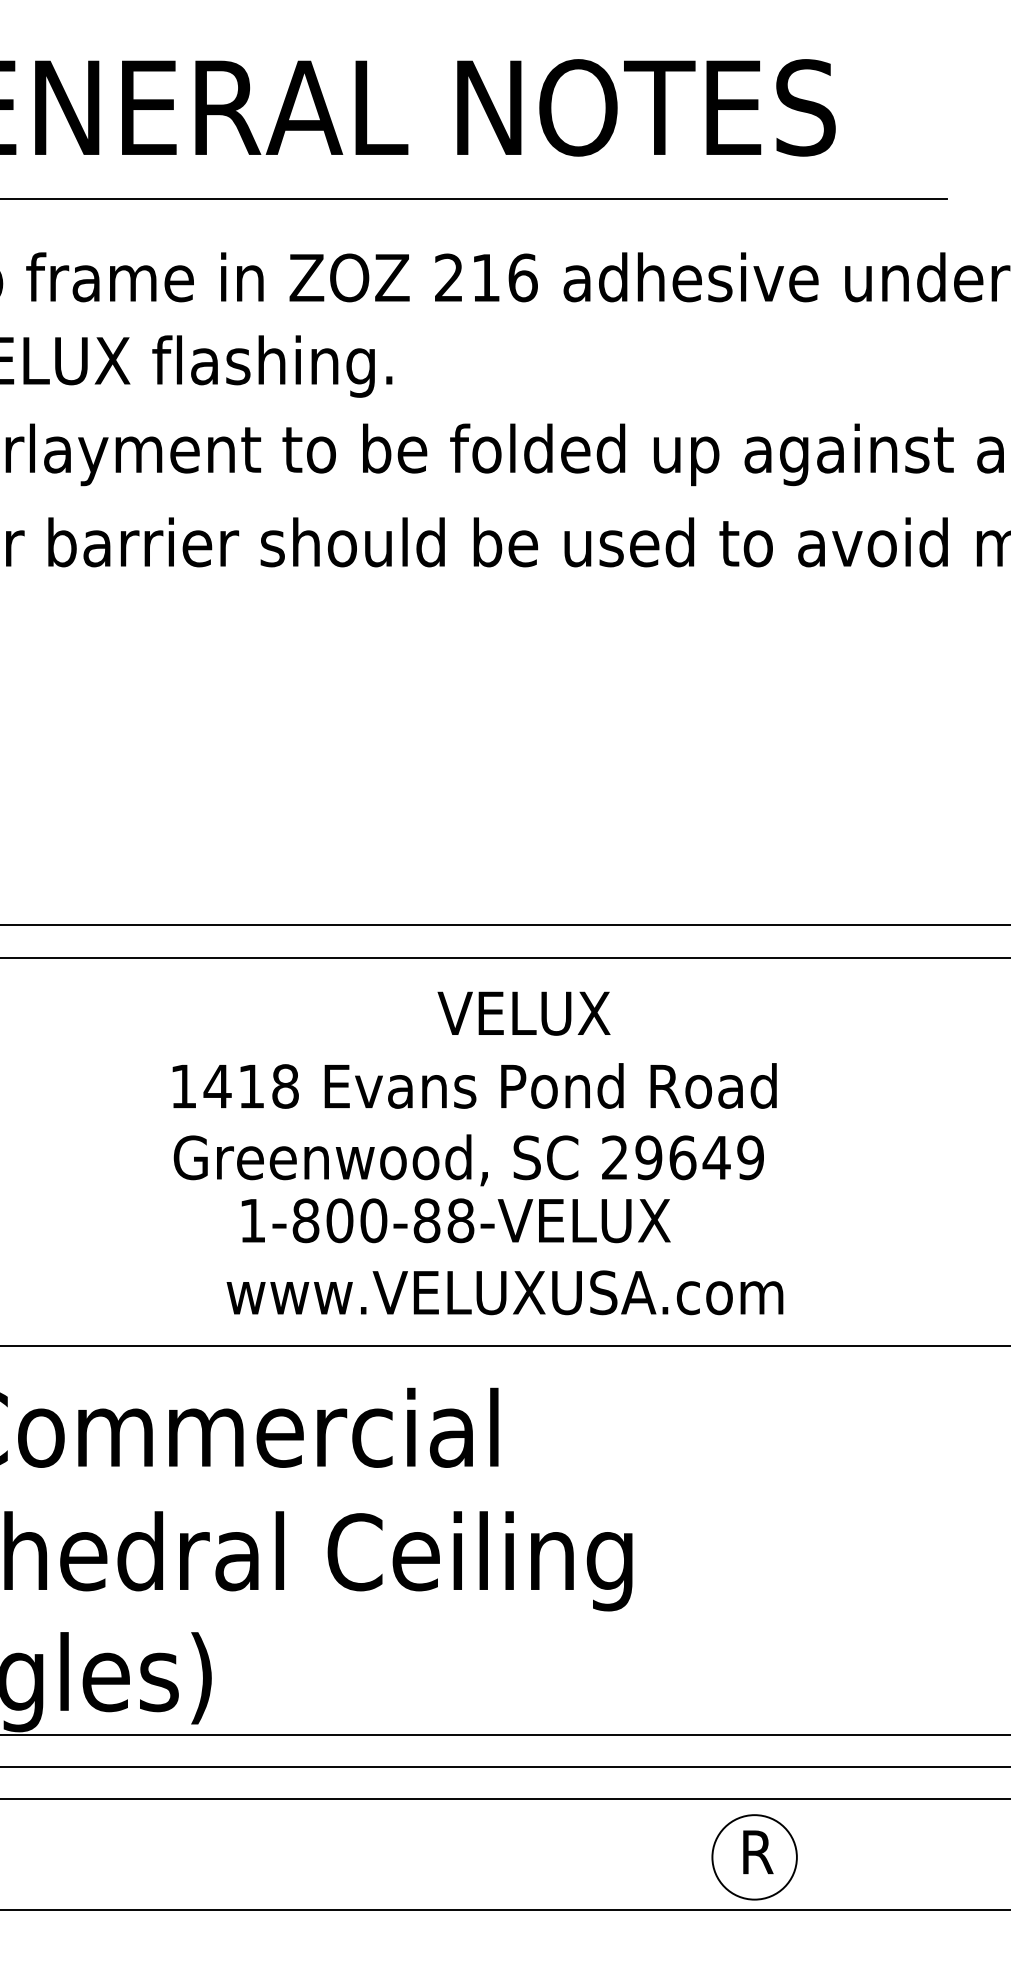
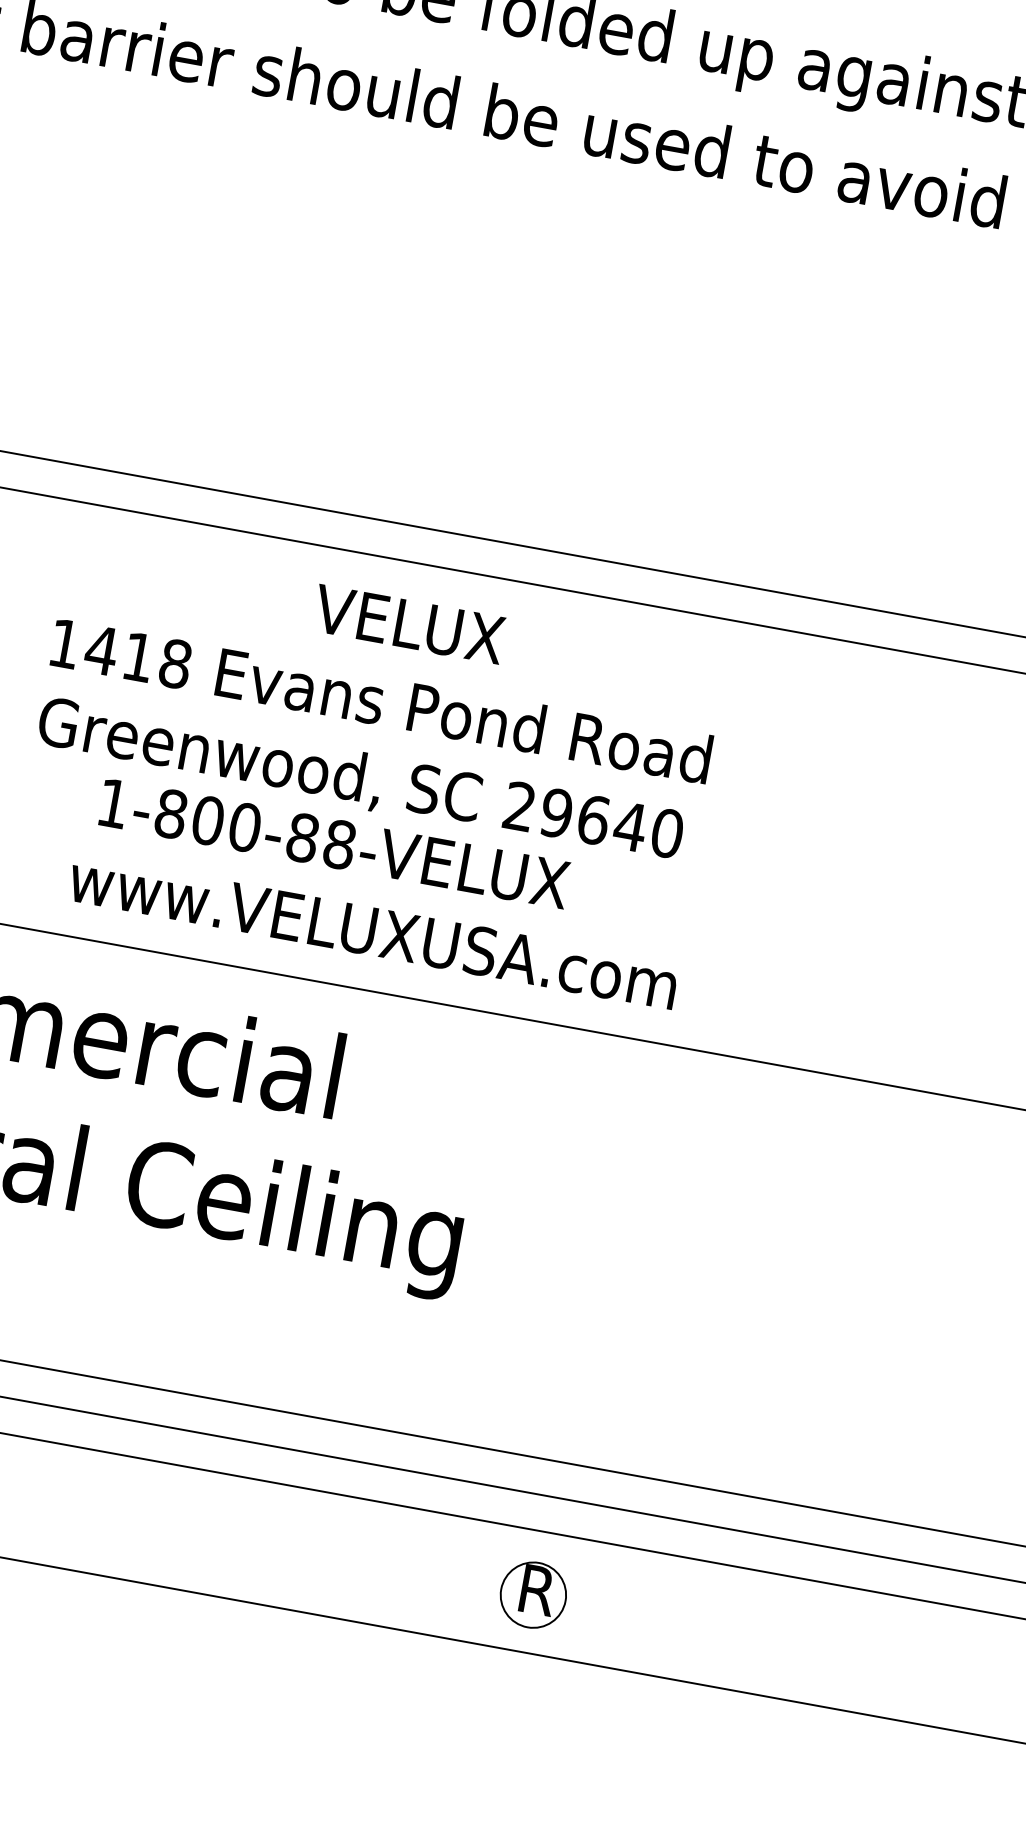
text: (523, 1013) -> (408, 624), moved
text: (750, 1157) -> (667, 833), 29649 -> 29640
circle: (754, 1857) -> (533, 1595), size x0.7

